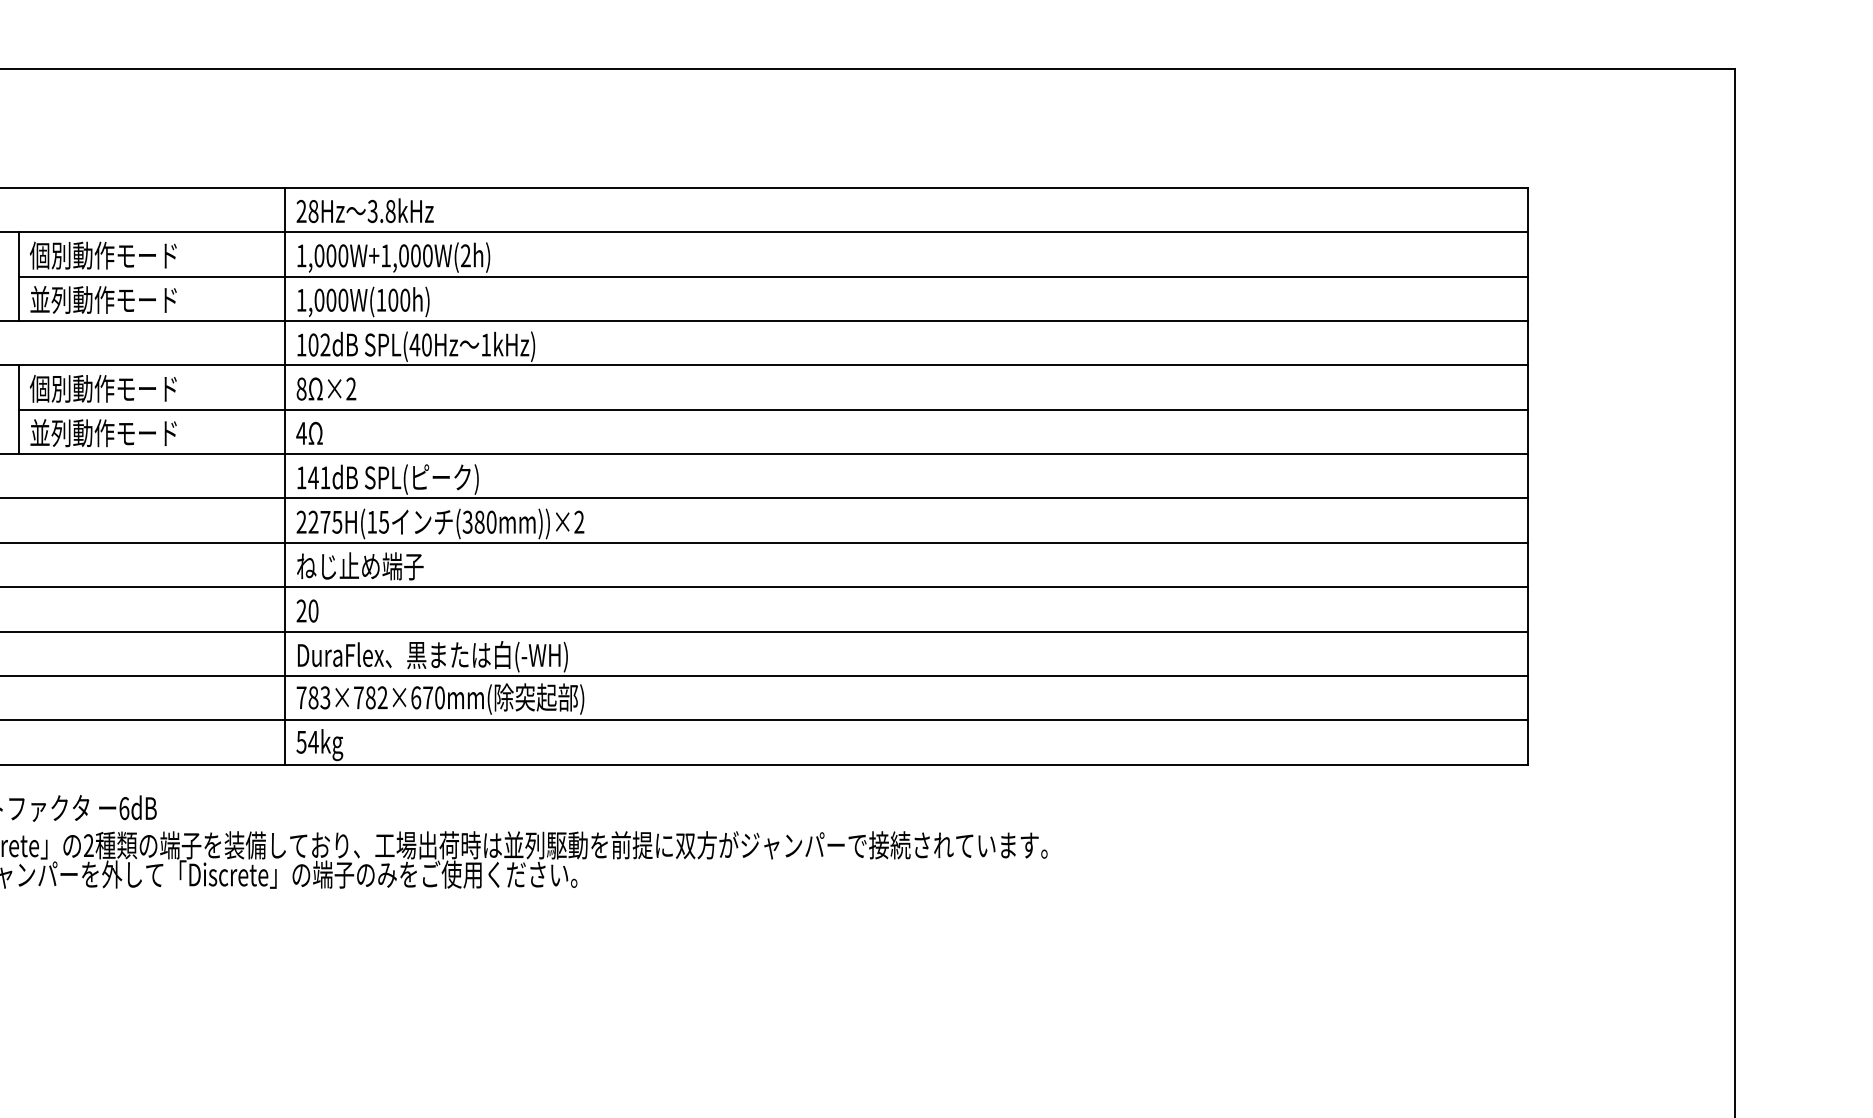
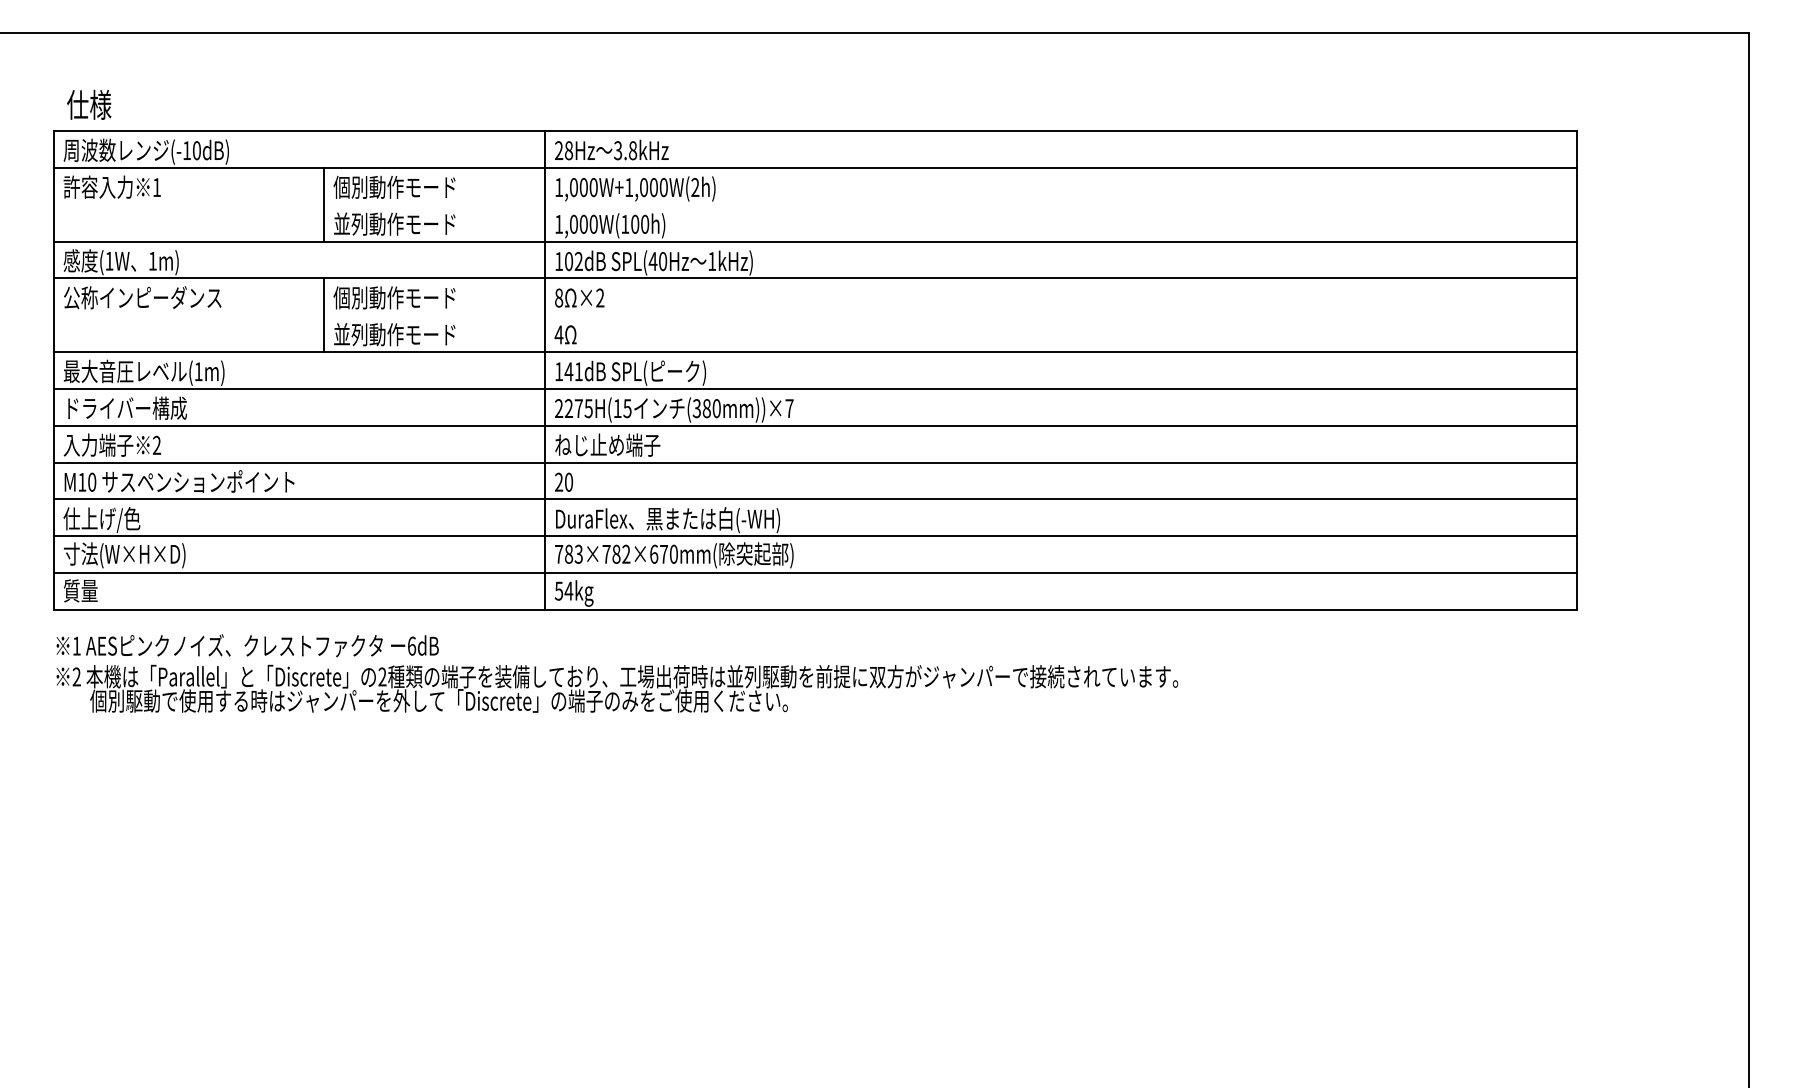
line: (773, 276) -> (950, 204), removed
line: (773, 410) -> (950, 315), removed
text: (579, 522) -> (789, 408), (380mm))×2 -> (380mm))×7

